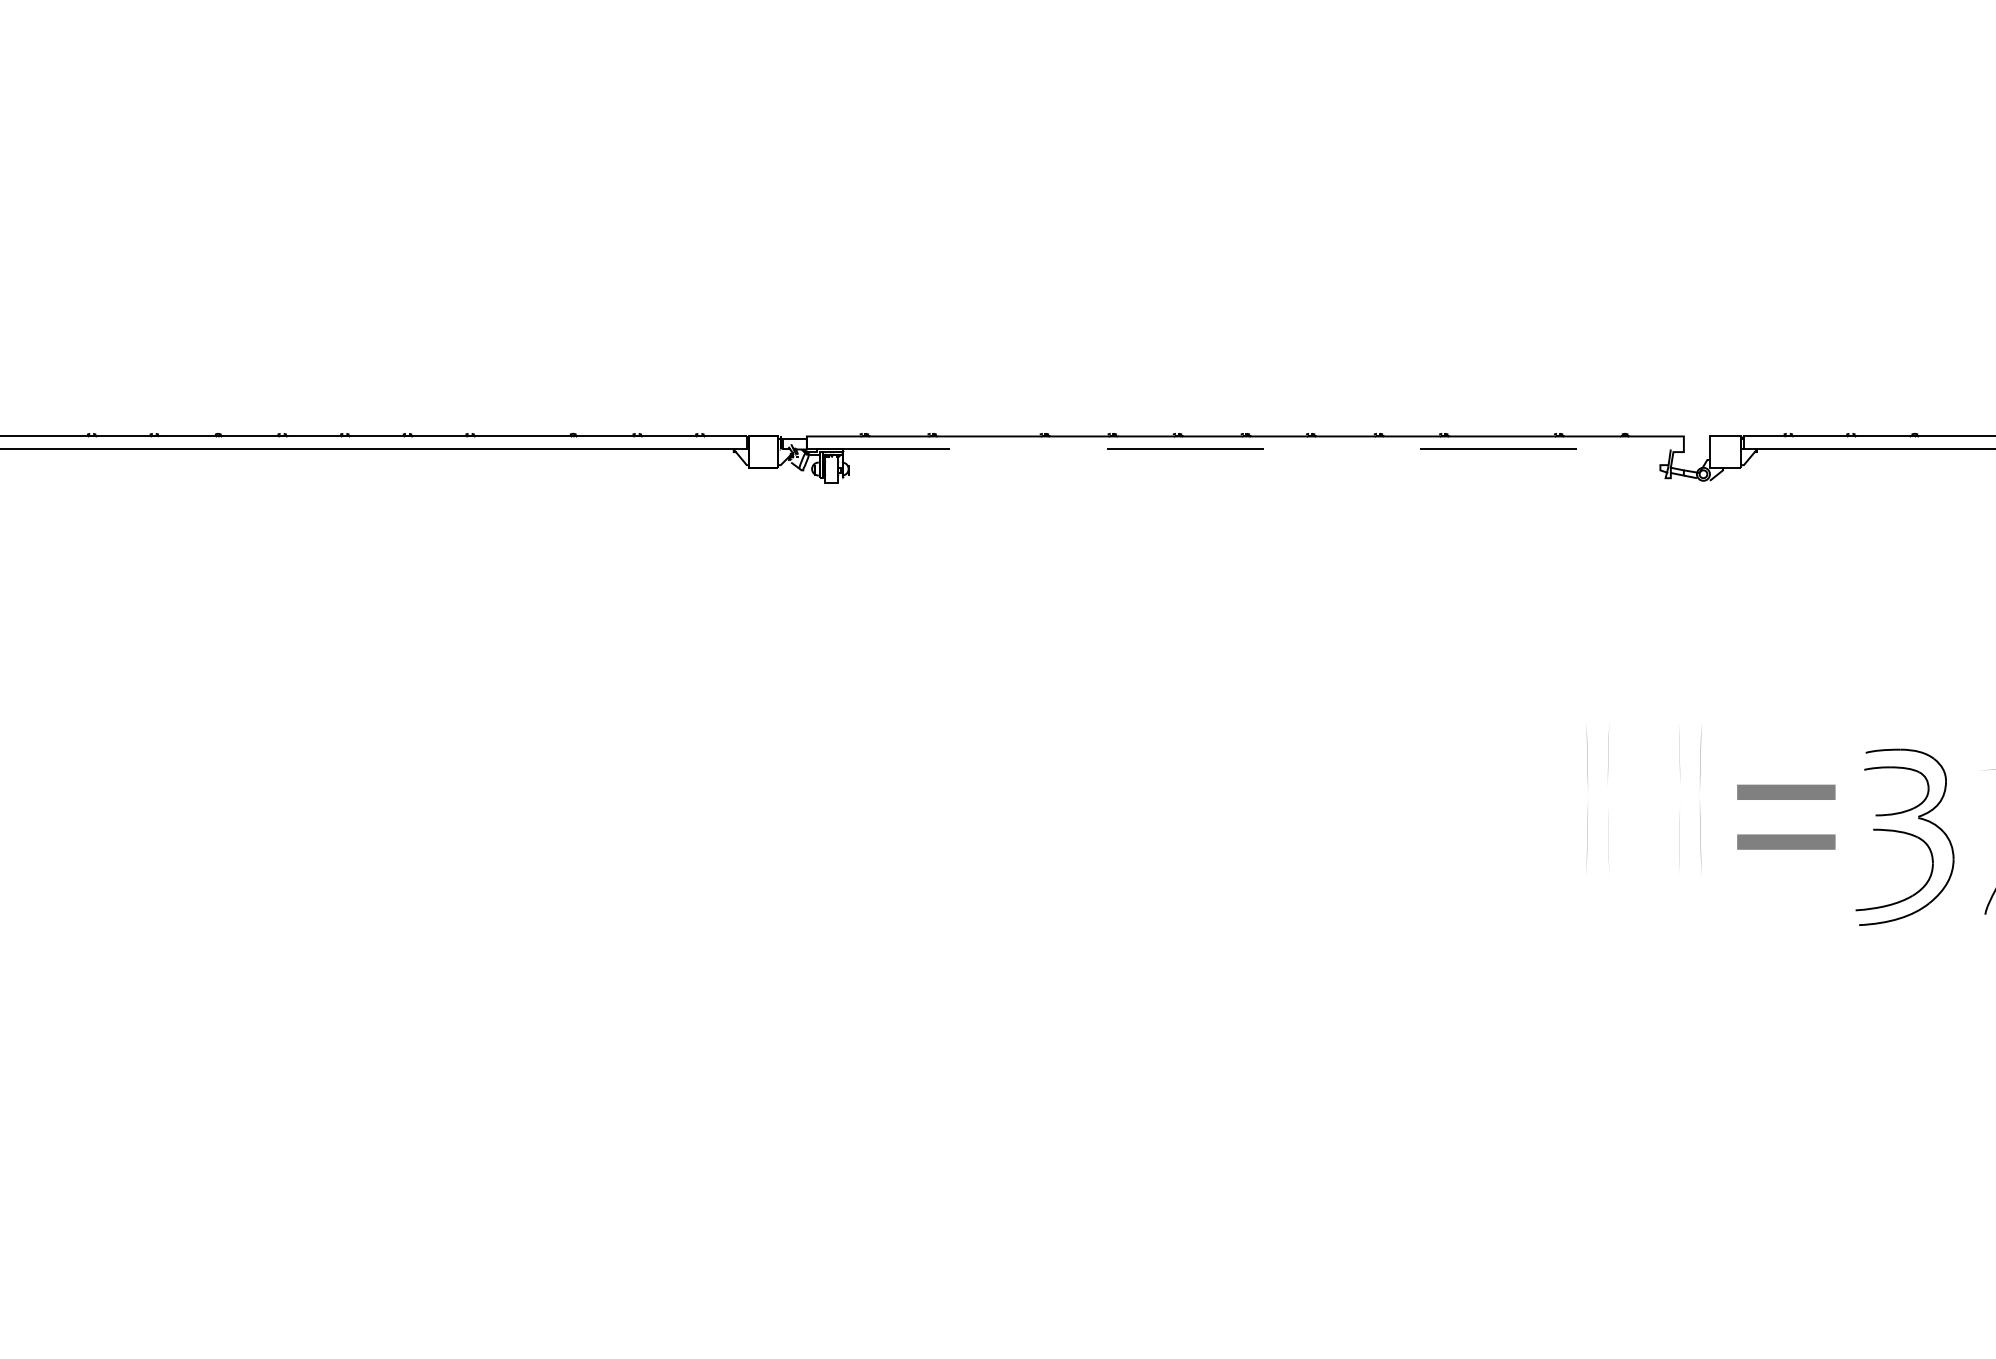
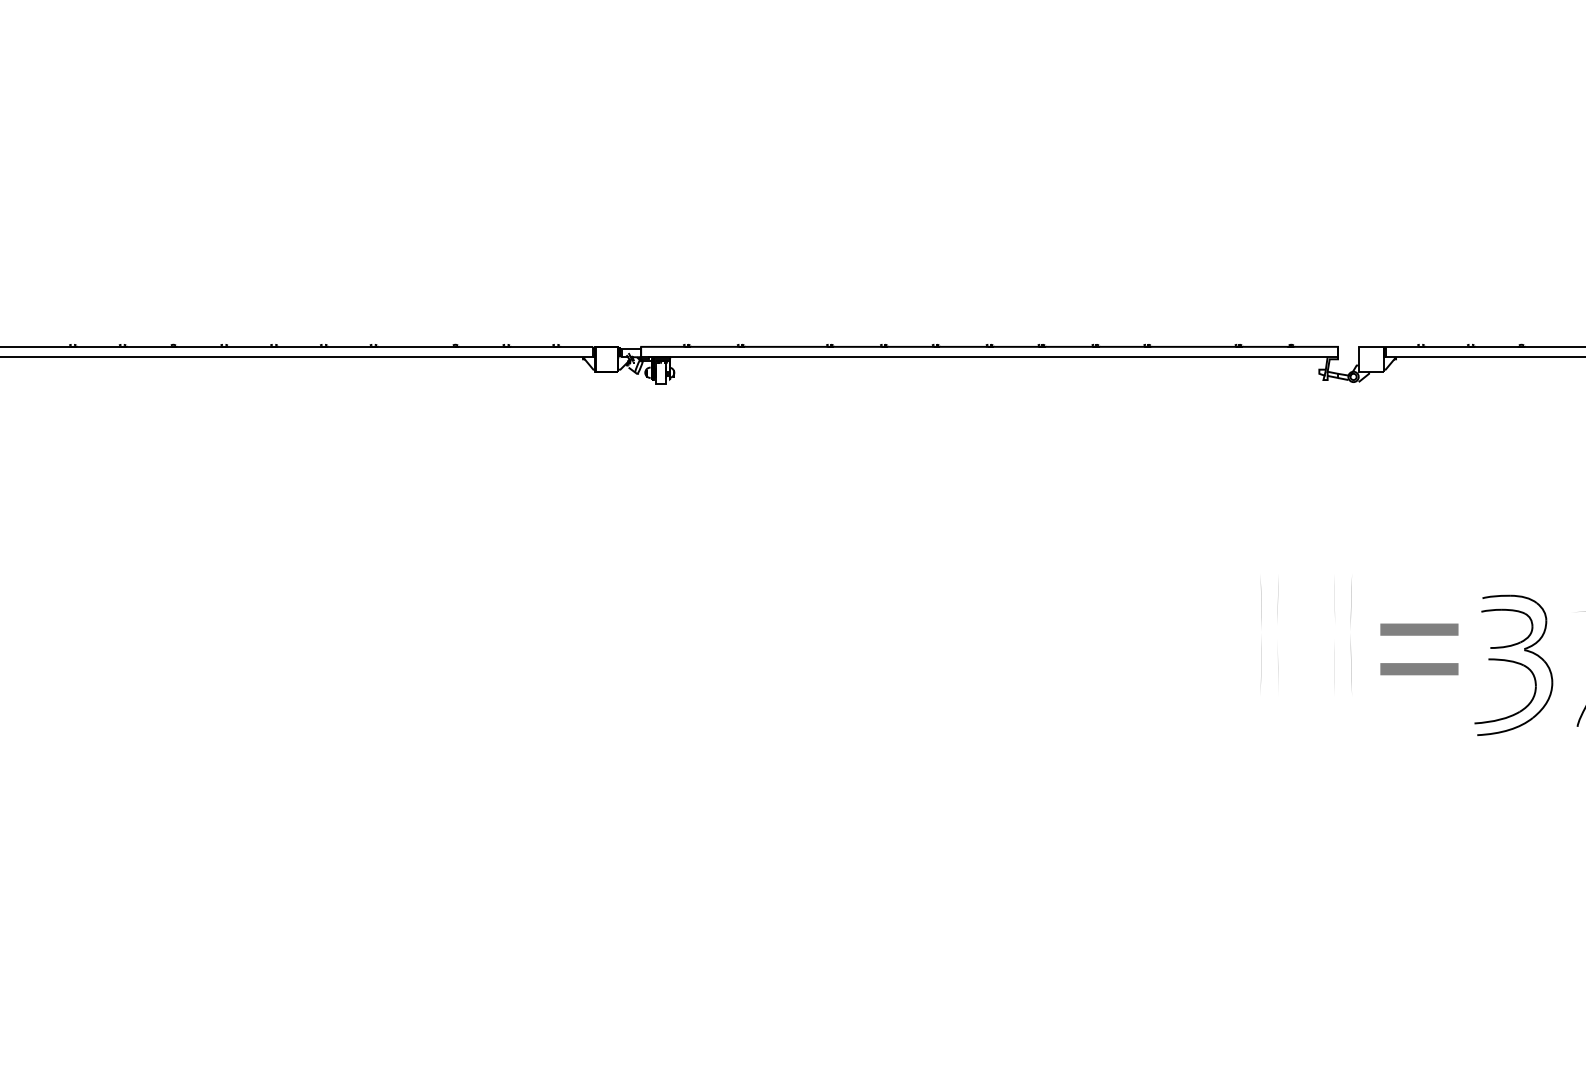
line: (1245, 449) -> (989, 357), dashed -> solid

